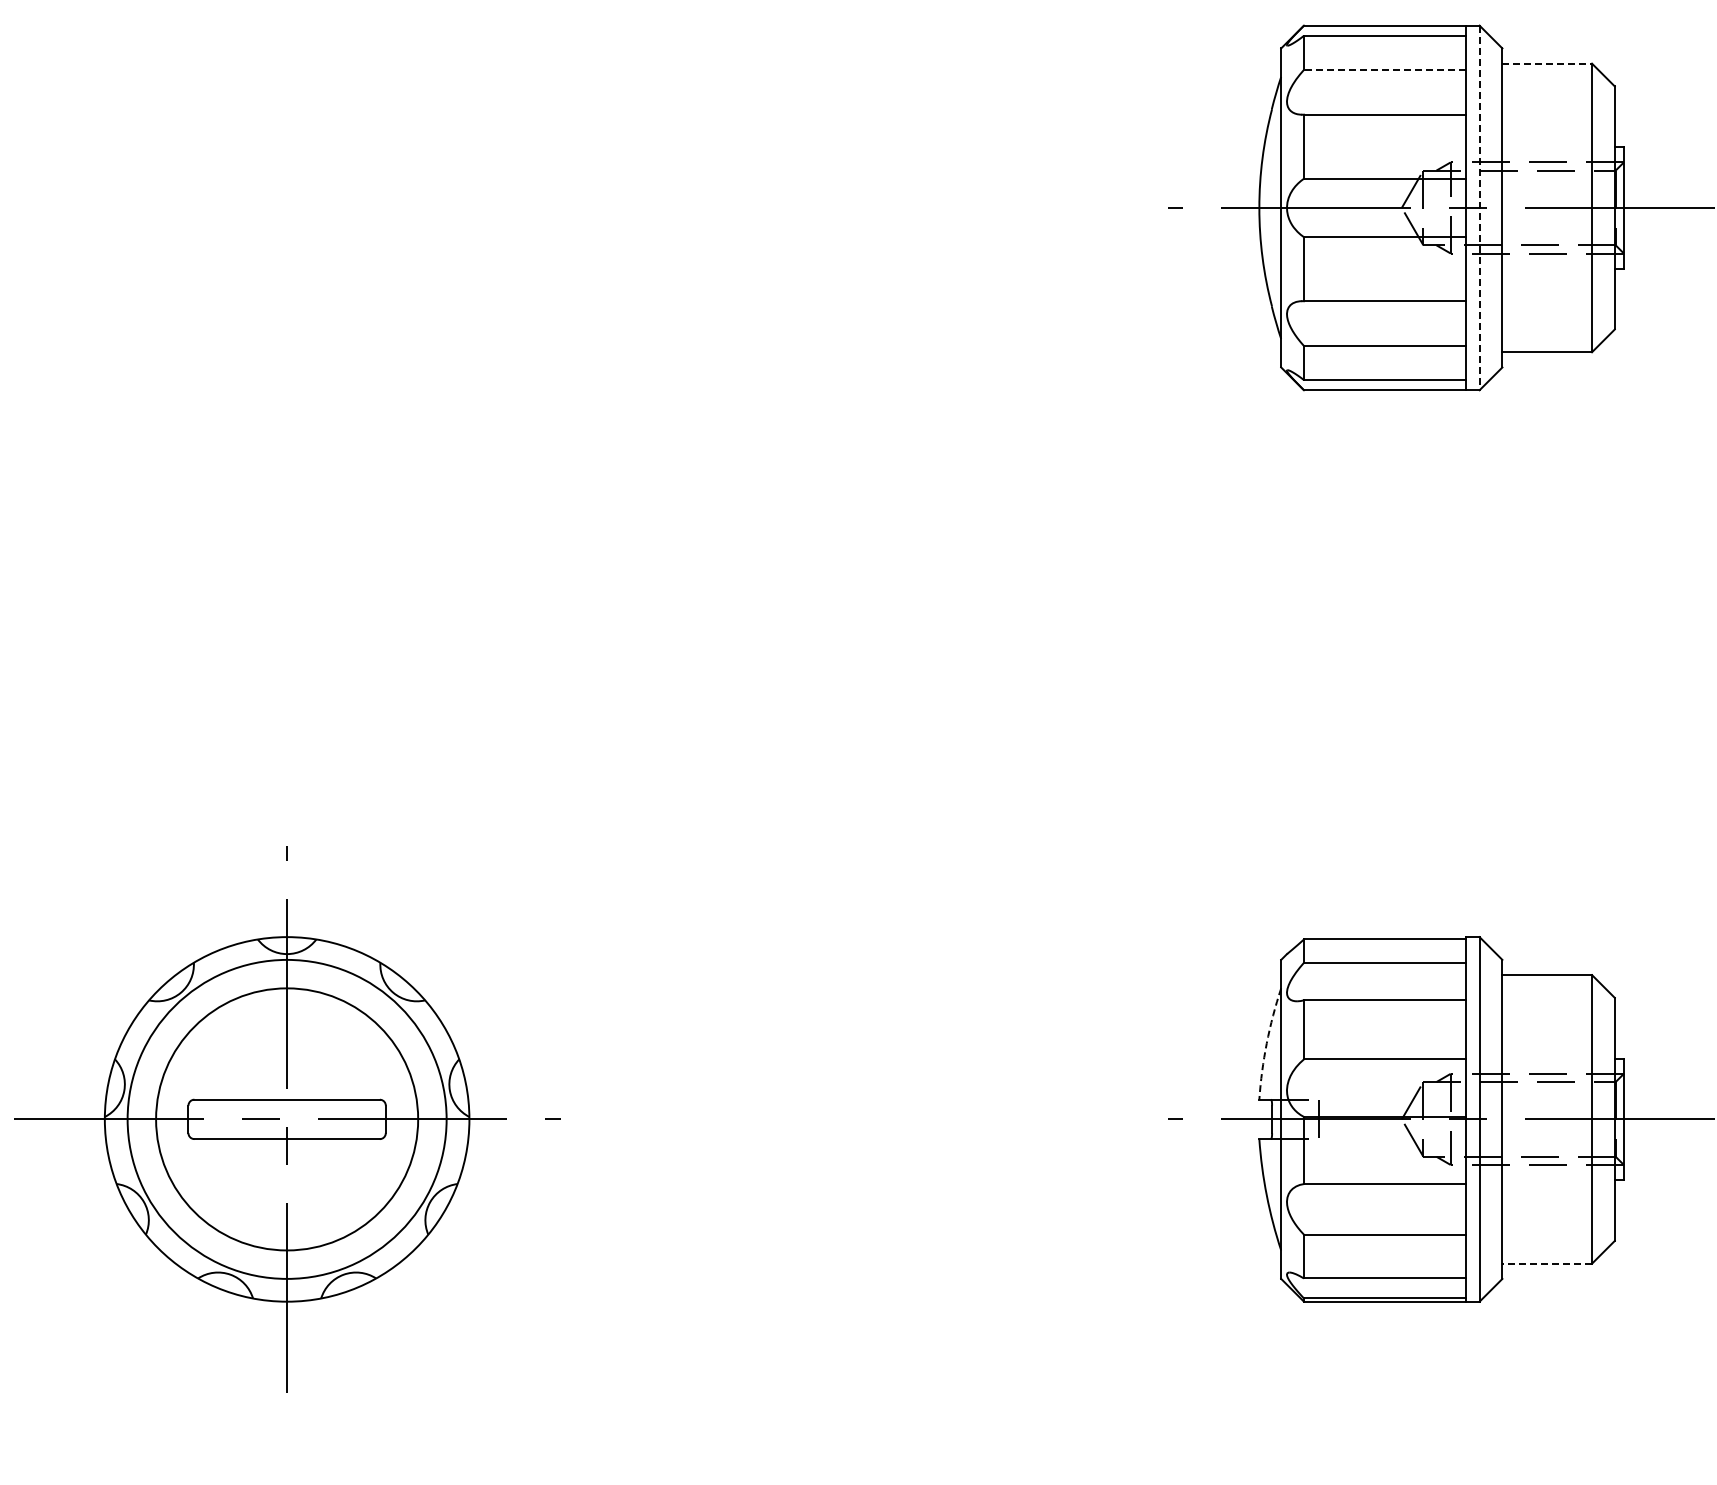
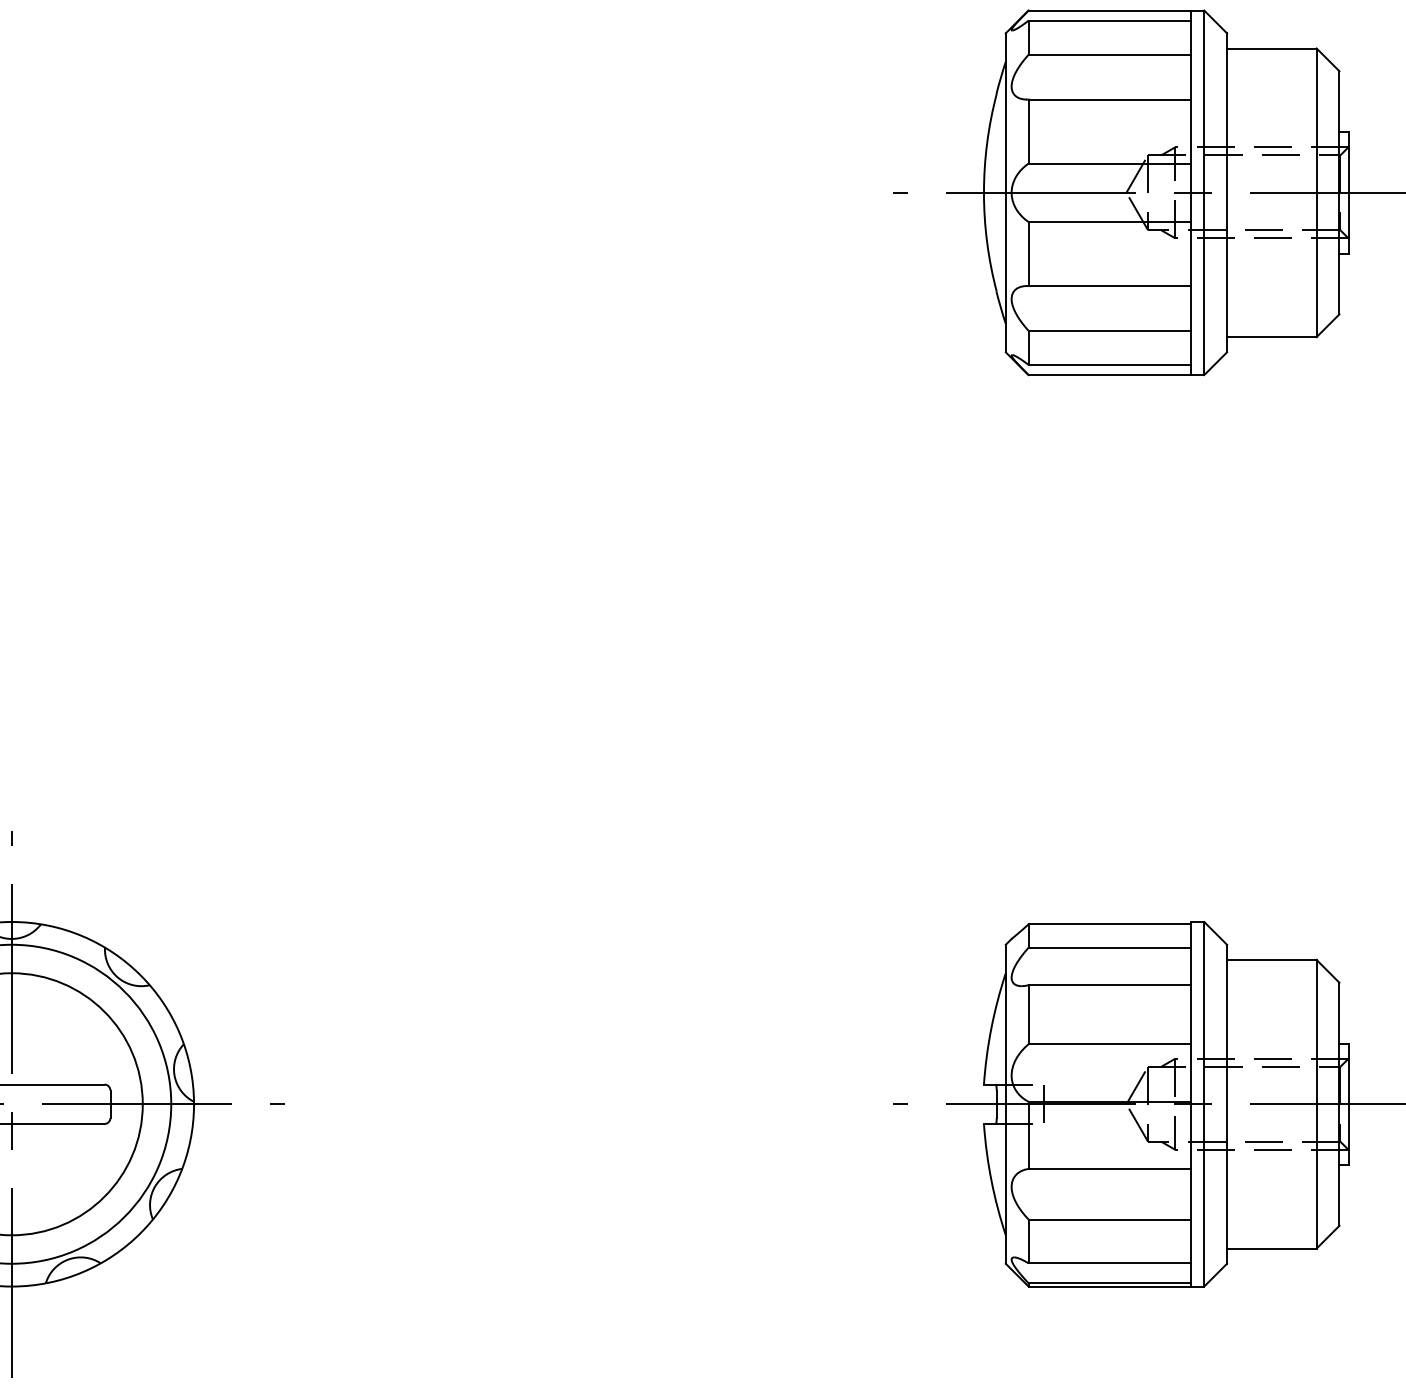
line: (1547, 63) -> (1272, 48), dashed -> solid
line: (1384, 69) -> (1109, 54), dashed -> solid
line: (1479, 208) -> (1204, 193), dashed -> solid
arc: (1266, 1043) -> (991, 1028), dashed -> solid
line: (1547, 1263) -> (1272, 1248), dashed -> solid

